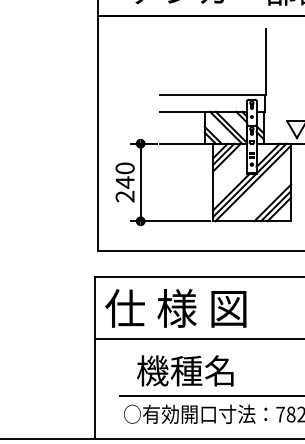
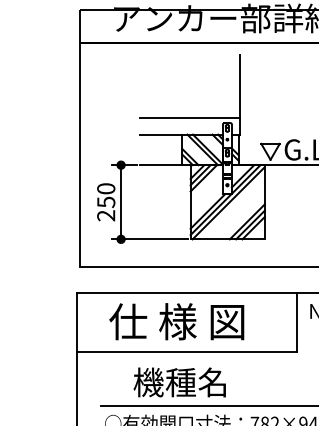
text: (125, 182) -> (106, 202), 240 -> 250
text: (175, 308) -> (176, 321), moved
text: (185, 370) -> (179, 382), moved

